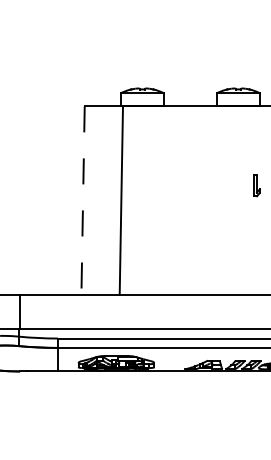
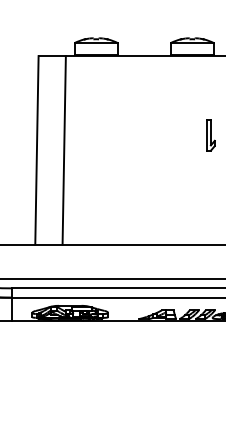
part: (256, 185) -> (210, 135), size x1.43
line: (121, 200) -> (64, 150), moved
line: (83, 201) -> (37, 151), dashed -> solid

